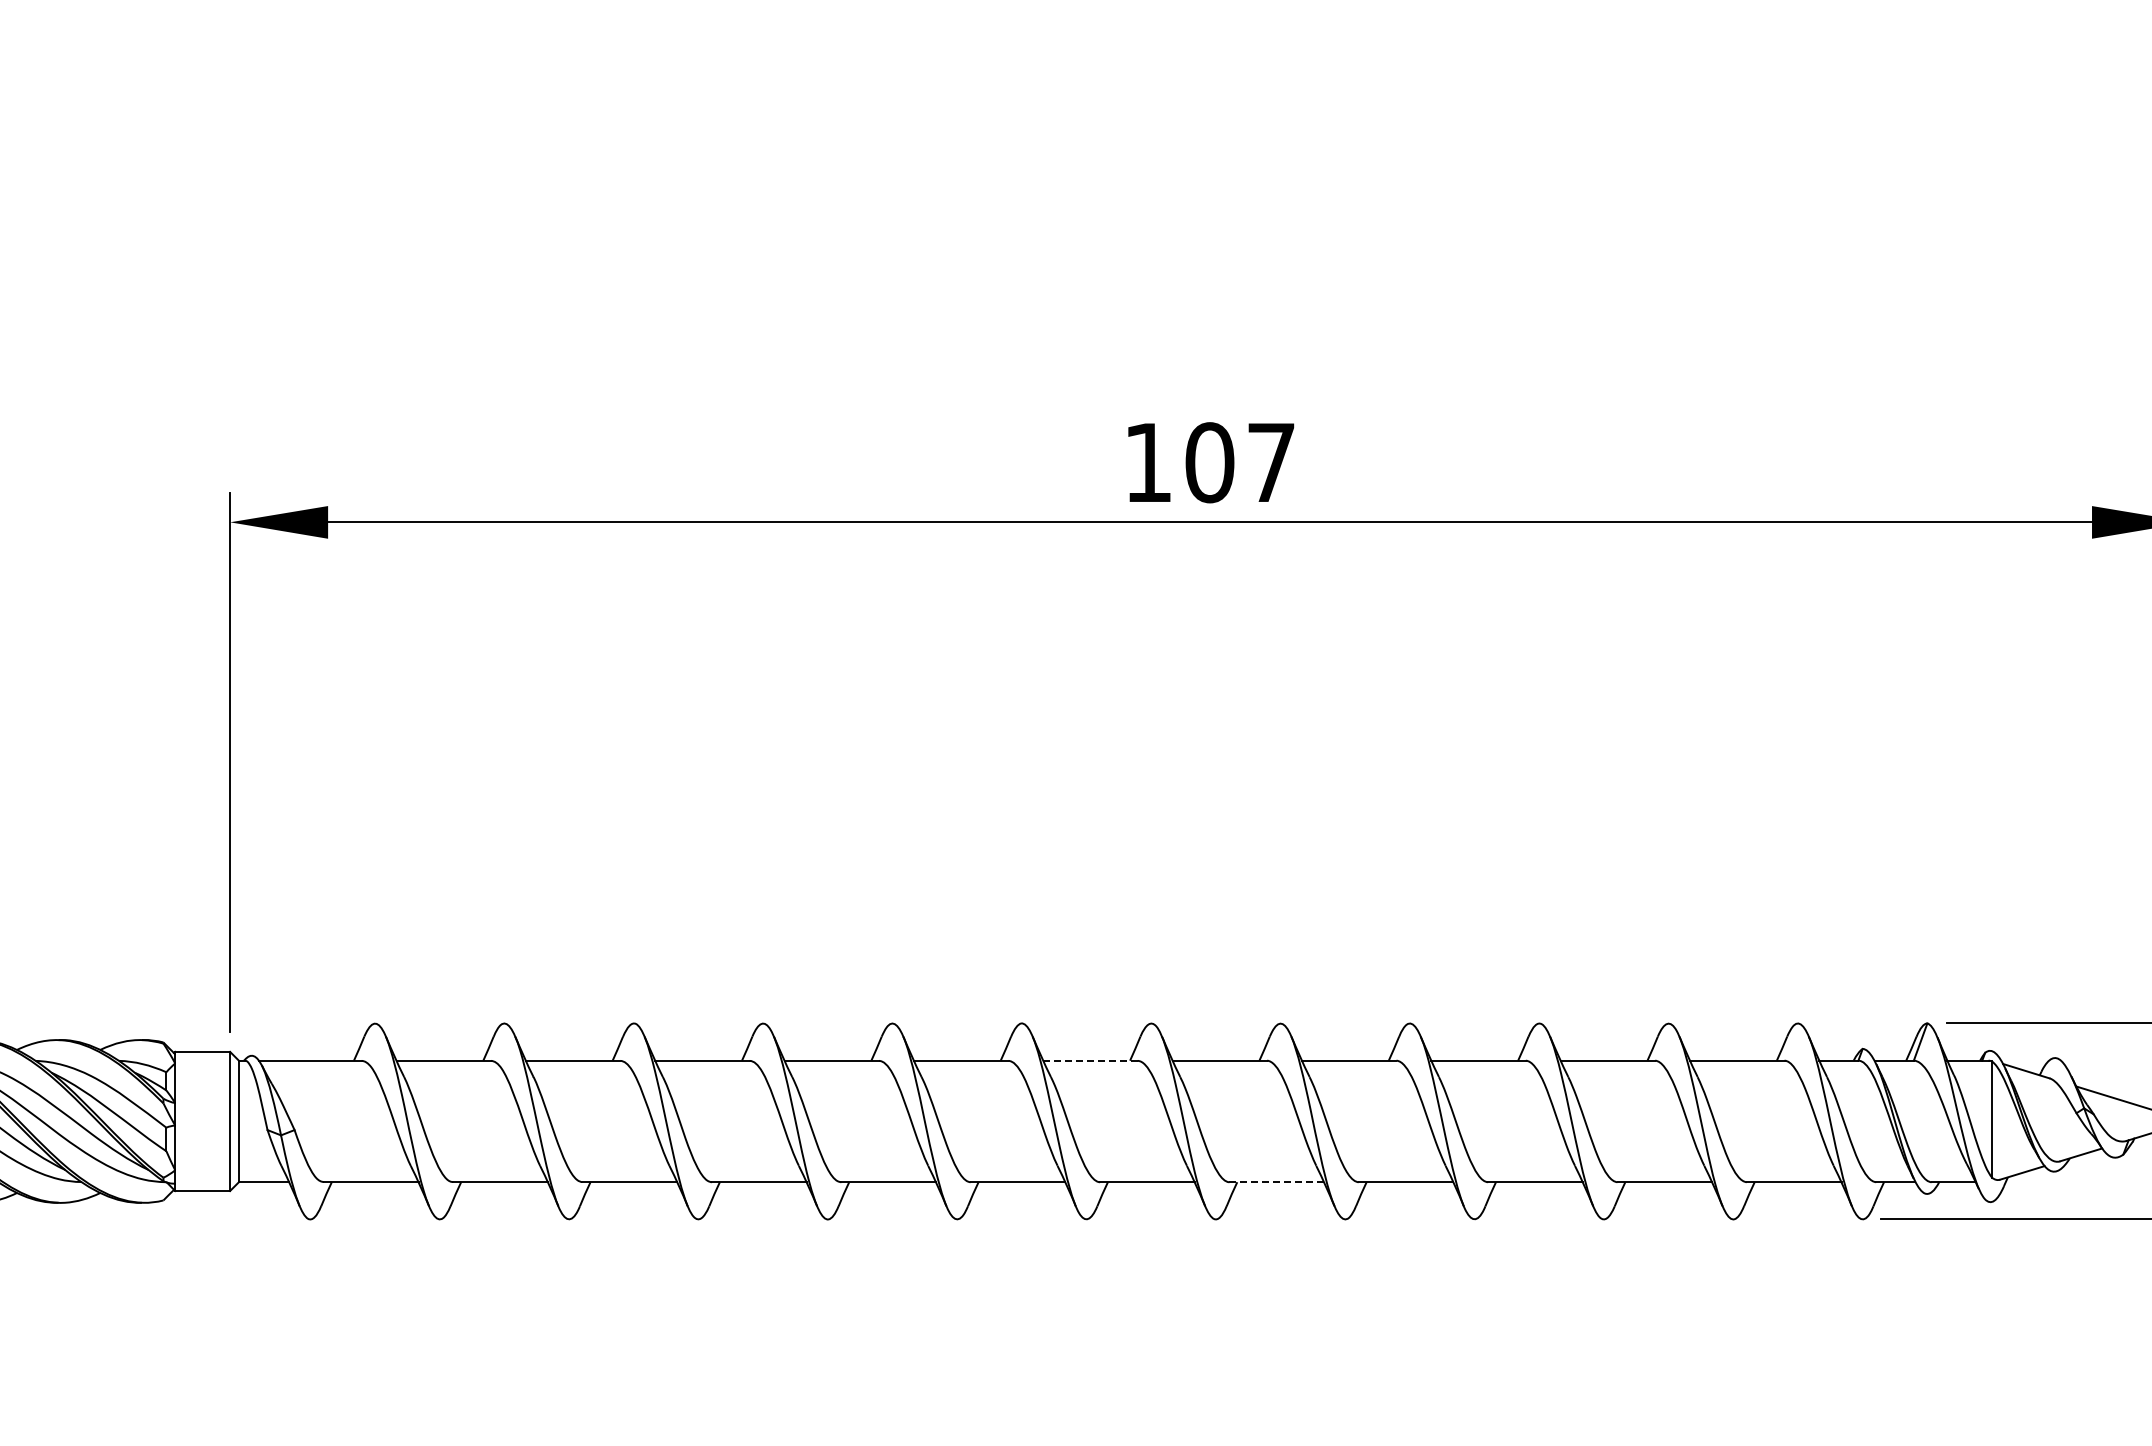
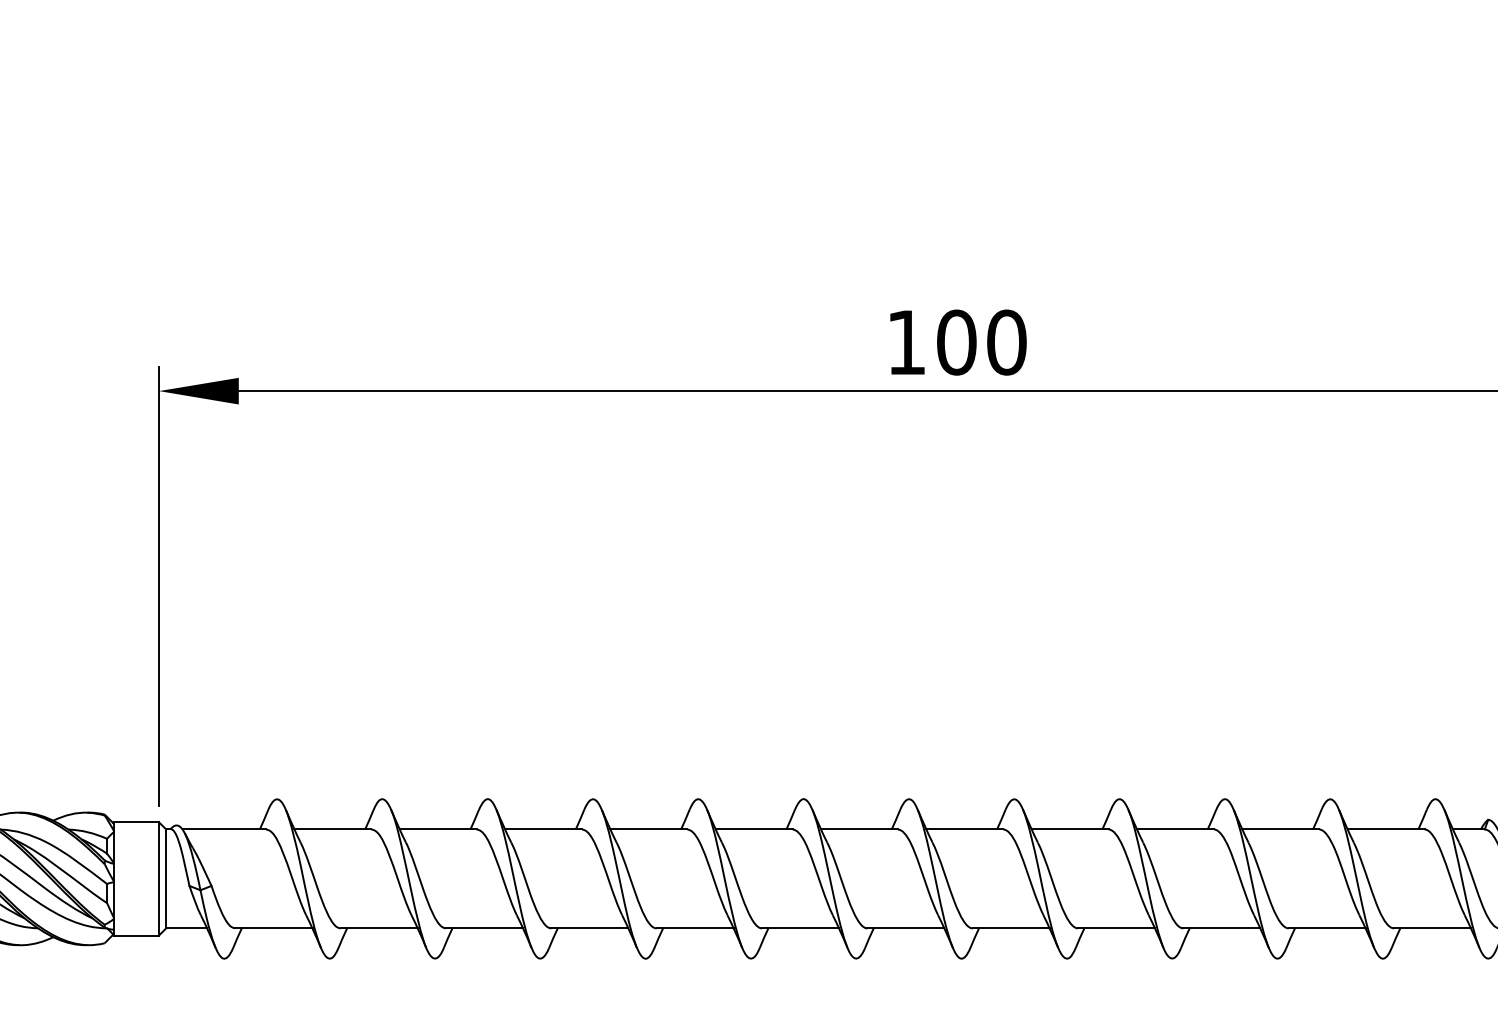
text: (1271, 462) -> (1006, 342), 107 -> 100
line: (1090, 1060) -> (859, 829), dashed -> solid
line: (1276, 1182) -> (1010, 928), dashed -> solid

